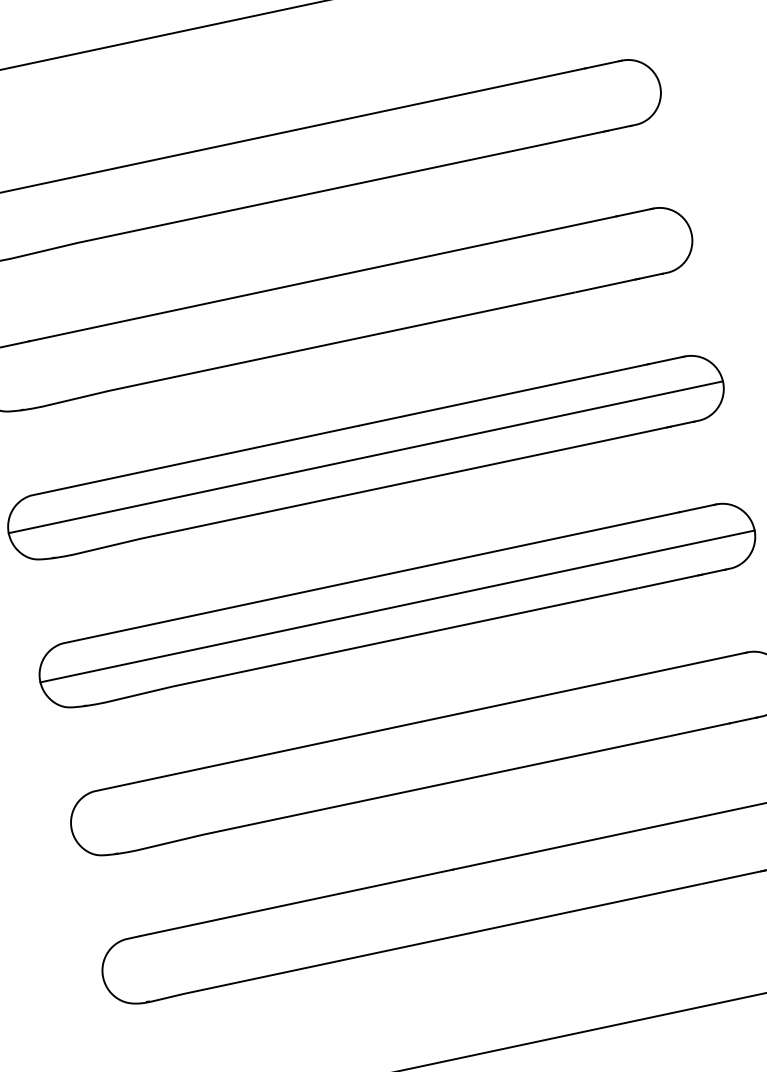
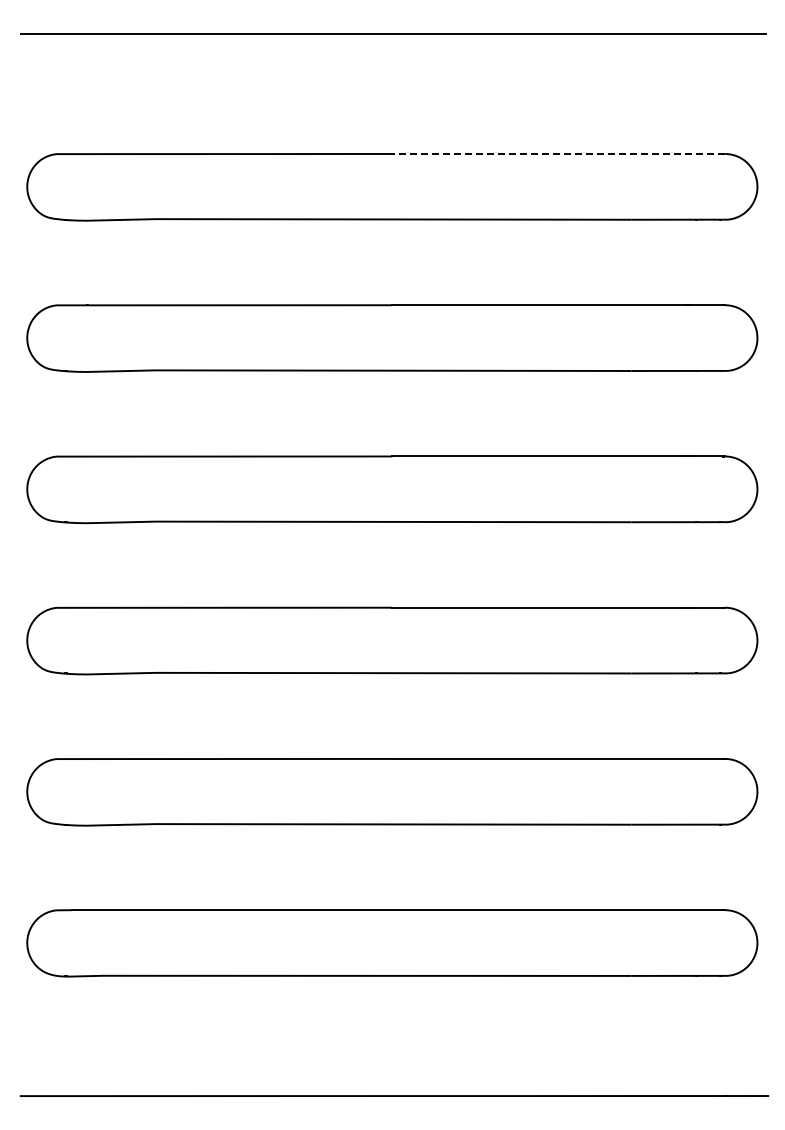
line: (458, 95) -> (558, 154), solid -> dashed
line: (365, 457) -> (392, 488), removed
line: (397, 606) -> (392, 641), removed

